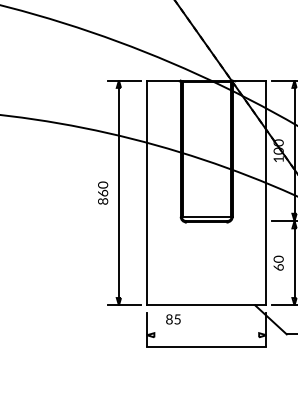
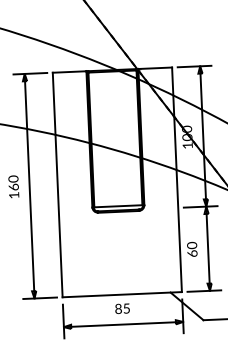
text: (103, 201) -> (14, 195), 860 -> 160
text: (173, 319) -> (122, 308), moved
line: (206, 347) -> (123, 324), moved

